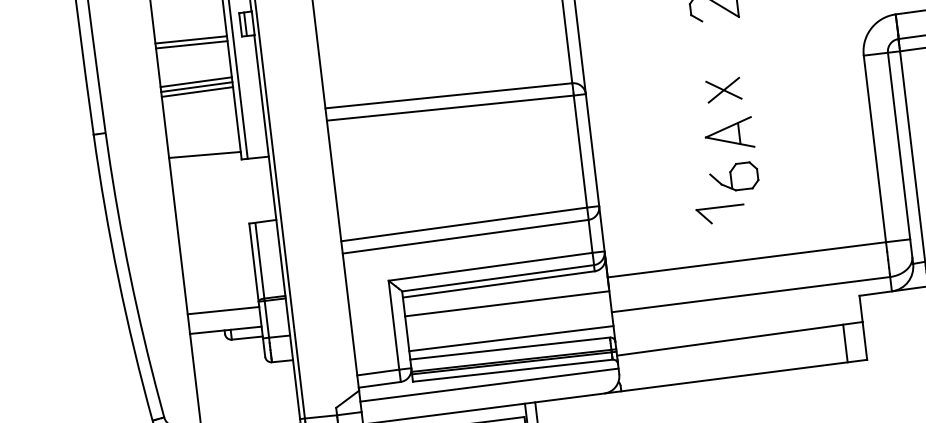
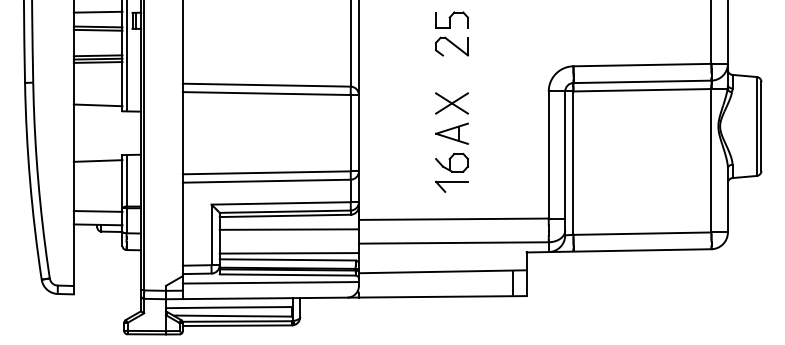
line: (187, 17) -> (97, 11), added
part: (723, 90) -> (451, 103), size x1.43
part: (720, 214) -> (451, 186), moved
line: (213, 235) -> (97, 160), added

